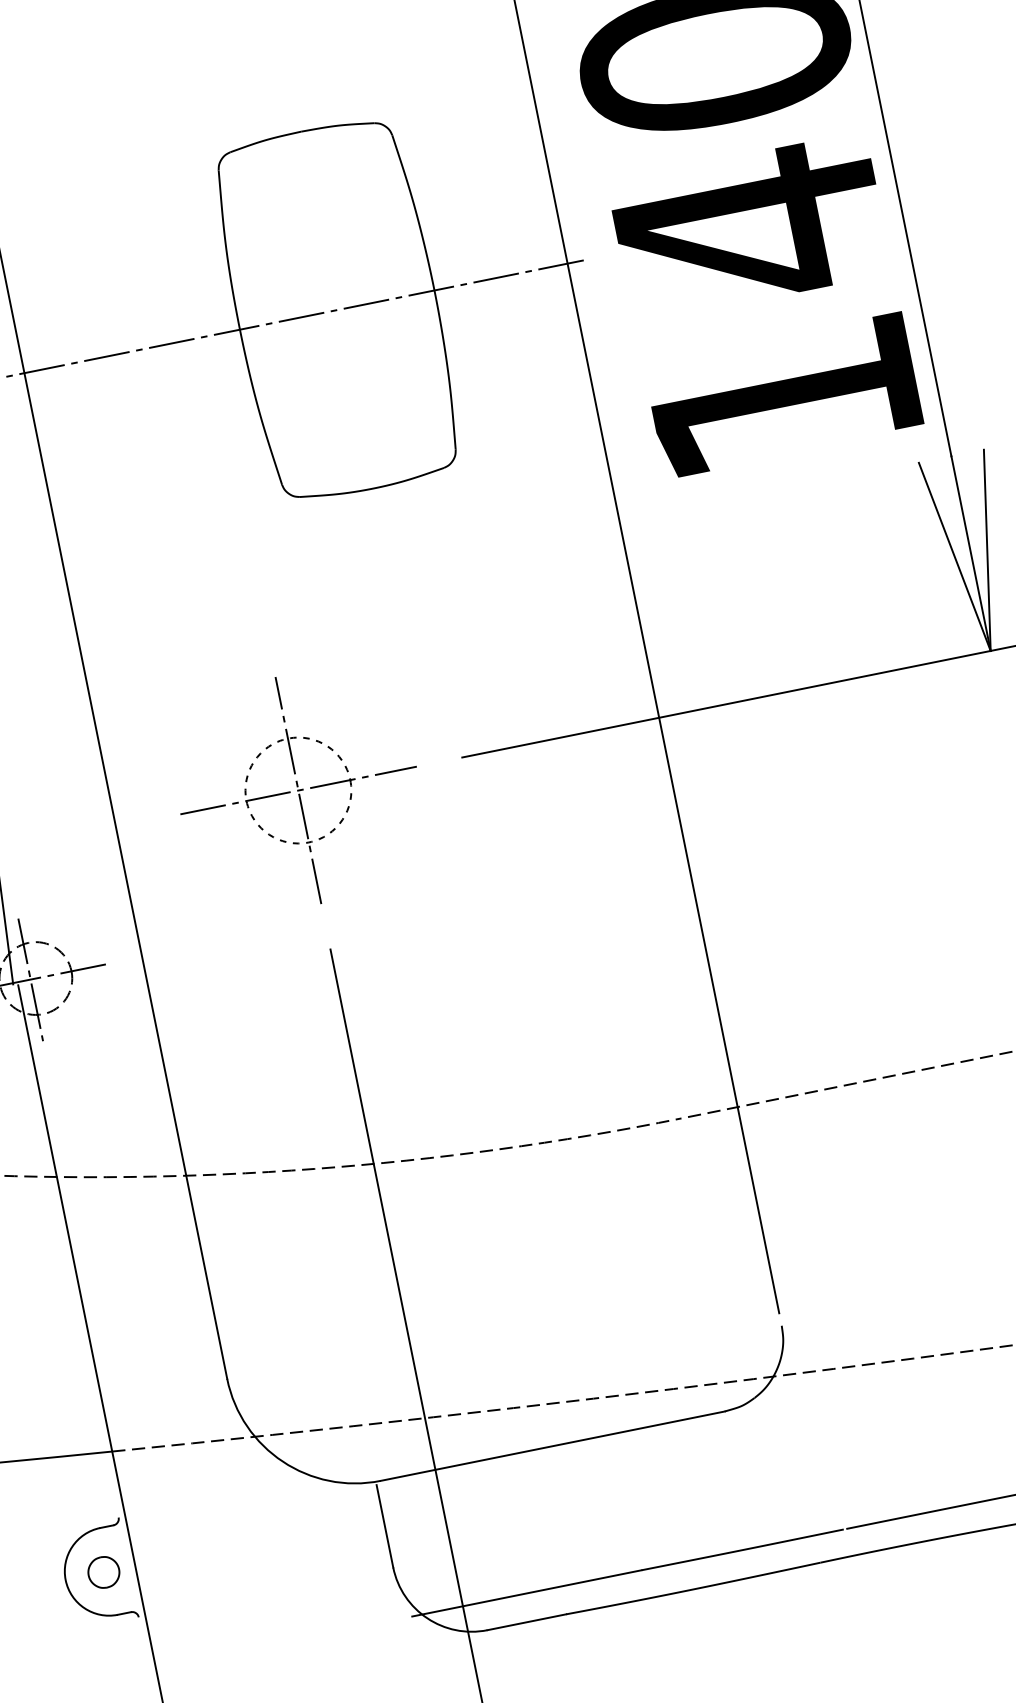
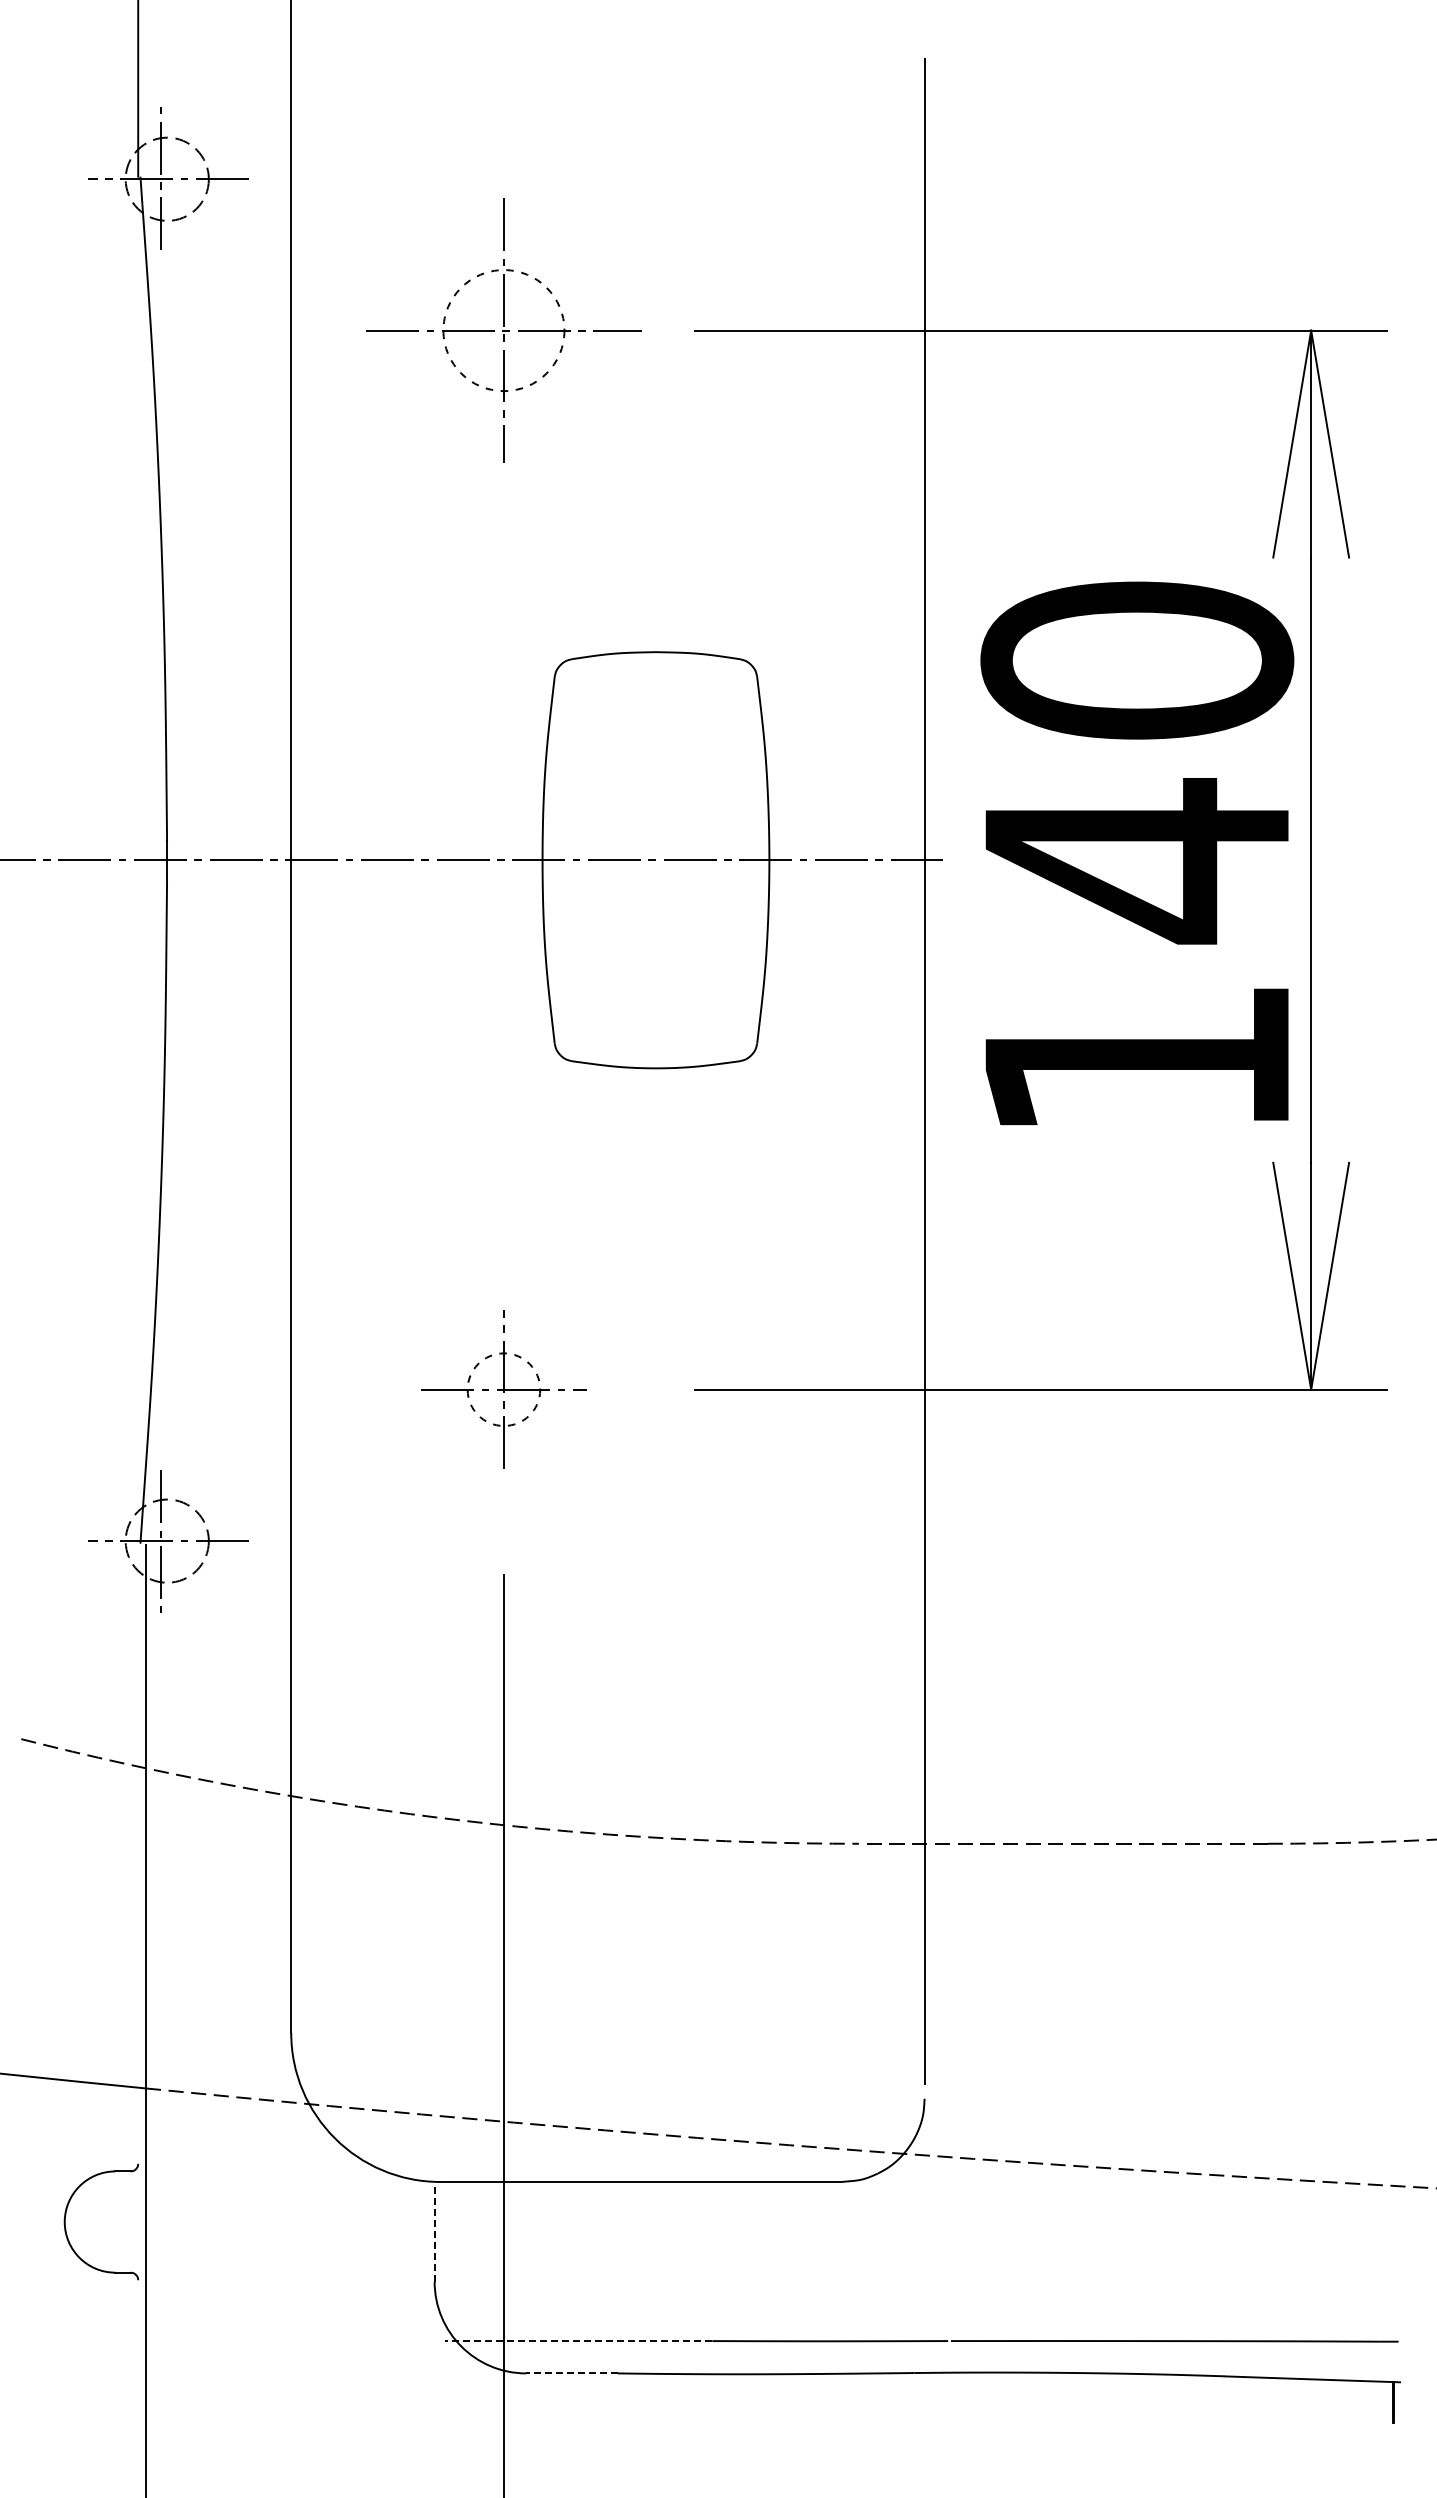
part: (297, 790) -> (503, 1389), size x0.6
line: (384, 1526) -> (434, 2233), solid -> dashed
part: (103, 1572) -> (108, 2221), removed
line: (526, 1593) -> (578, 2341), solid -> dashed
line: (526, 1622) -> (571, 2373), solid -> dashed

